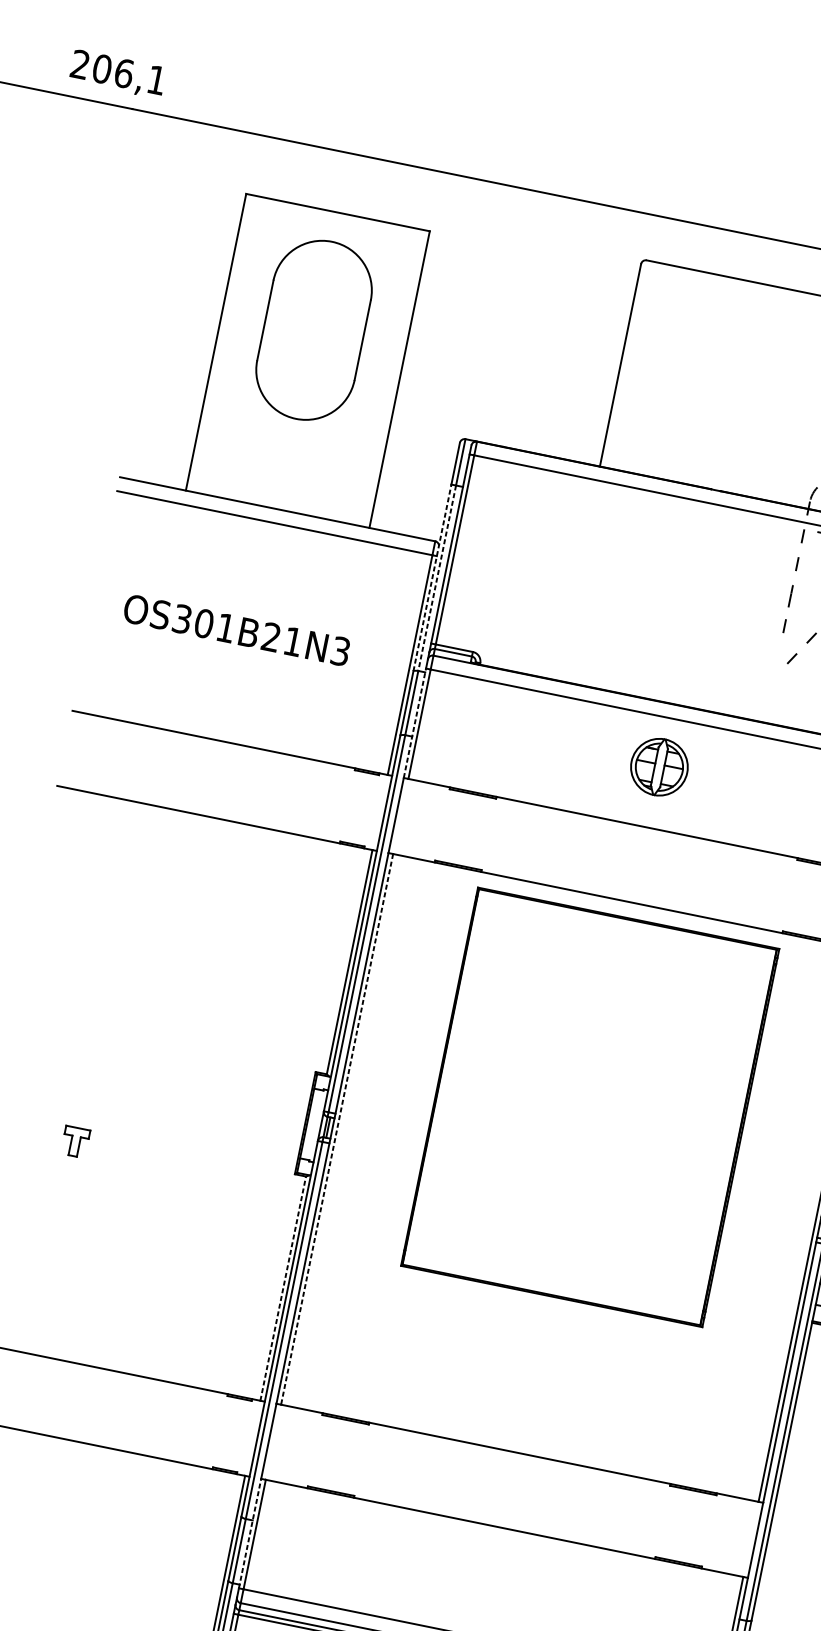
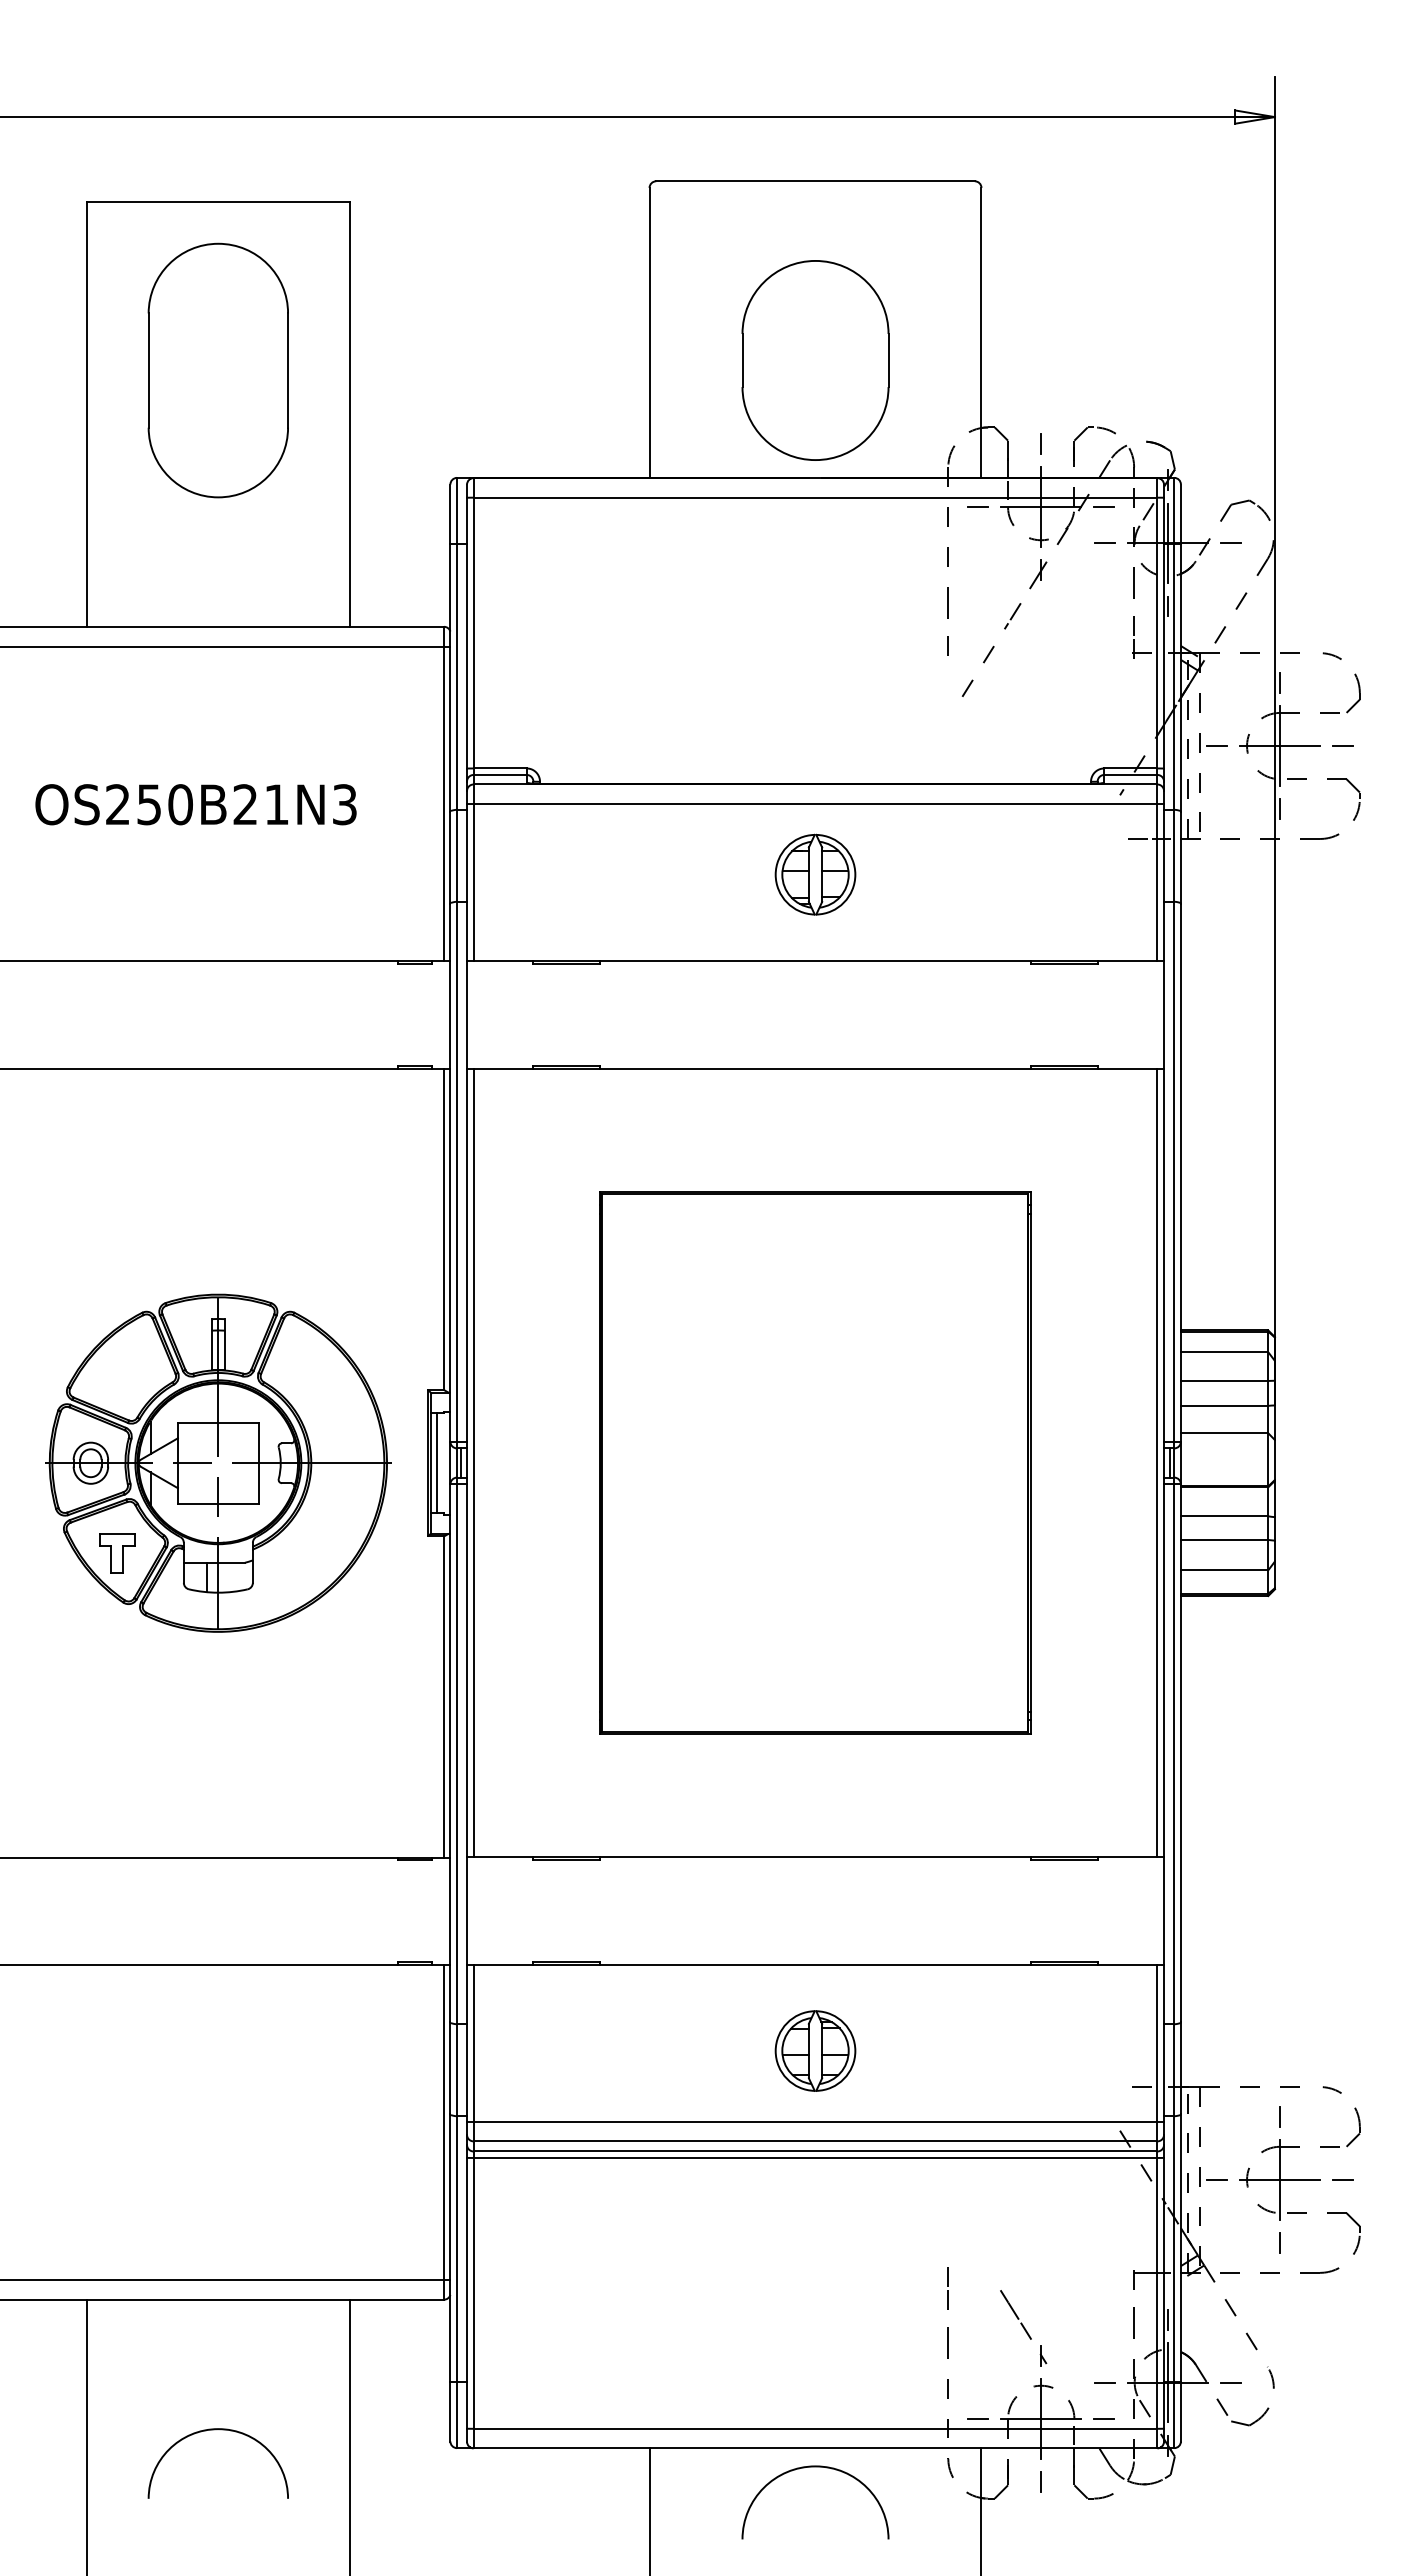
part: (732, 408) -> (815, 360), added
line: (432, 577) -> (450, 677), dashed -> solid
line: (437, 578) -> (457, 677), dashed -> solid
text: (204, 623) -> (149, 804), OS301B21N3 -> OS250B21N3
line: (415, 723) -> (467, 882), dashed -> solid
part: (159, 1092) -> (218, 1462), added
part: (590, 1107) -> (815, 1462), moved
line: (311, 1124) -> (437, 1463), added
line: (336, 1129) -> (473, 1463), dashed -> solid
line: (283, 1289) -> (444, 1697), dashed -> solid
line: (250, 1533) -> (467, 2042), dashed -> solid
part: (492, 1588) -> (815, 2050), added

